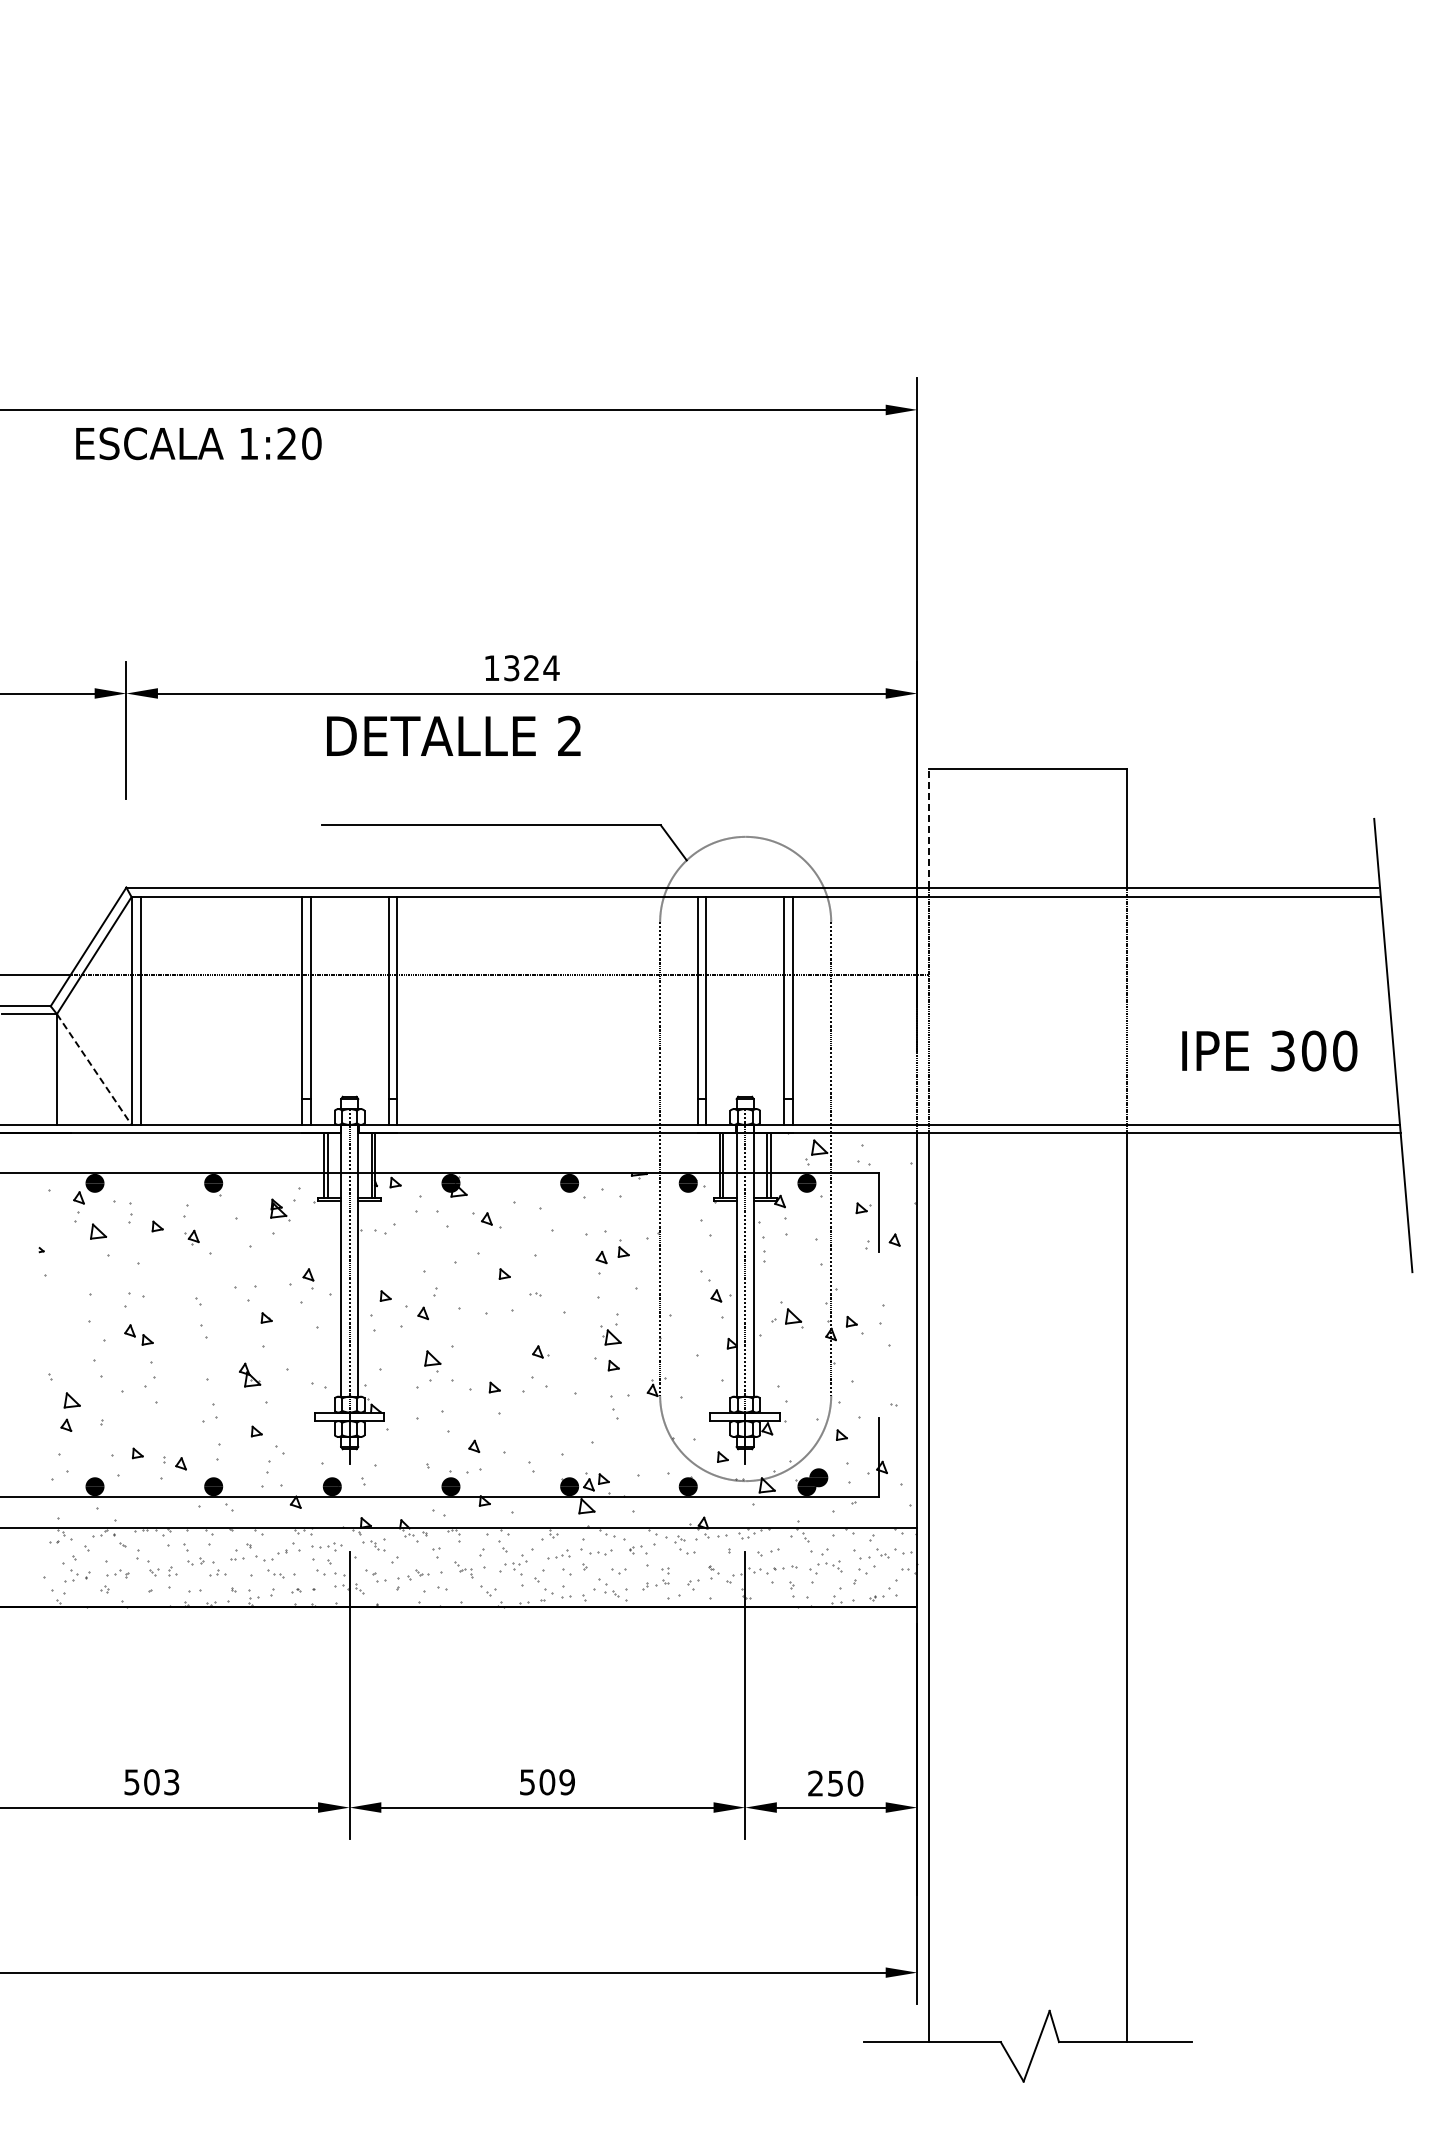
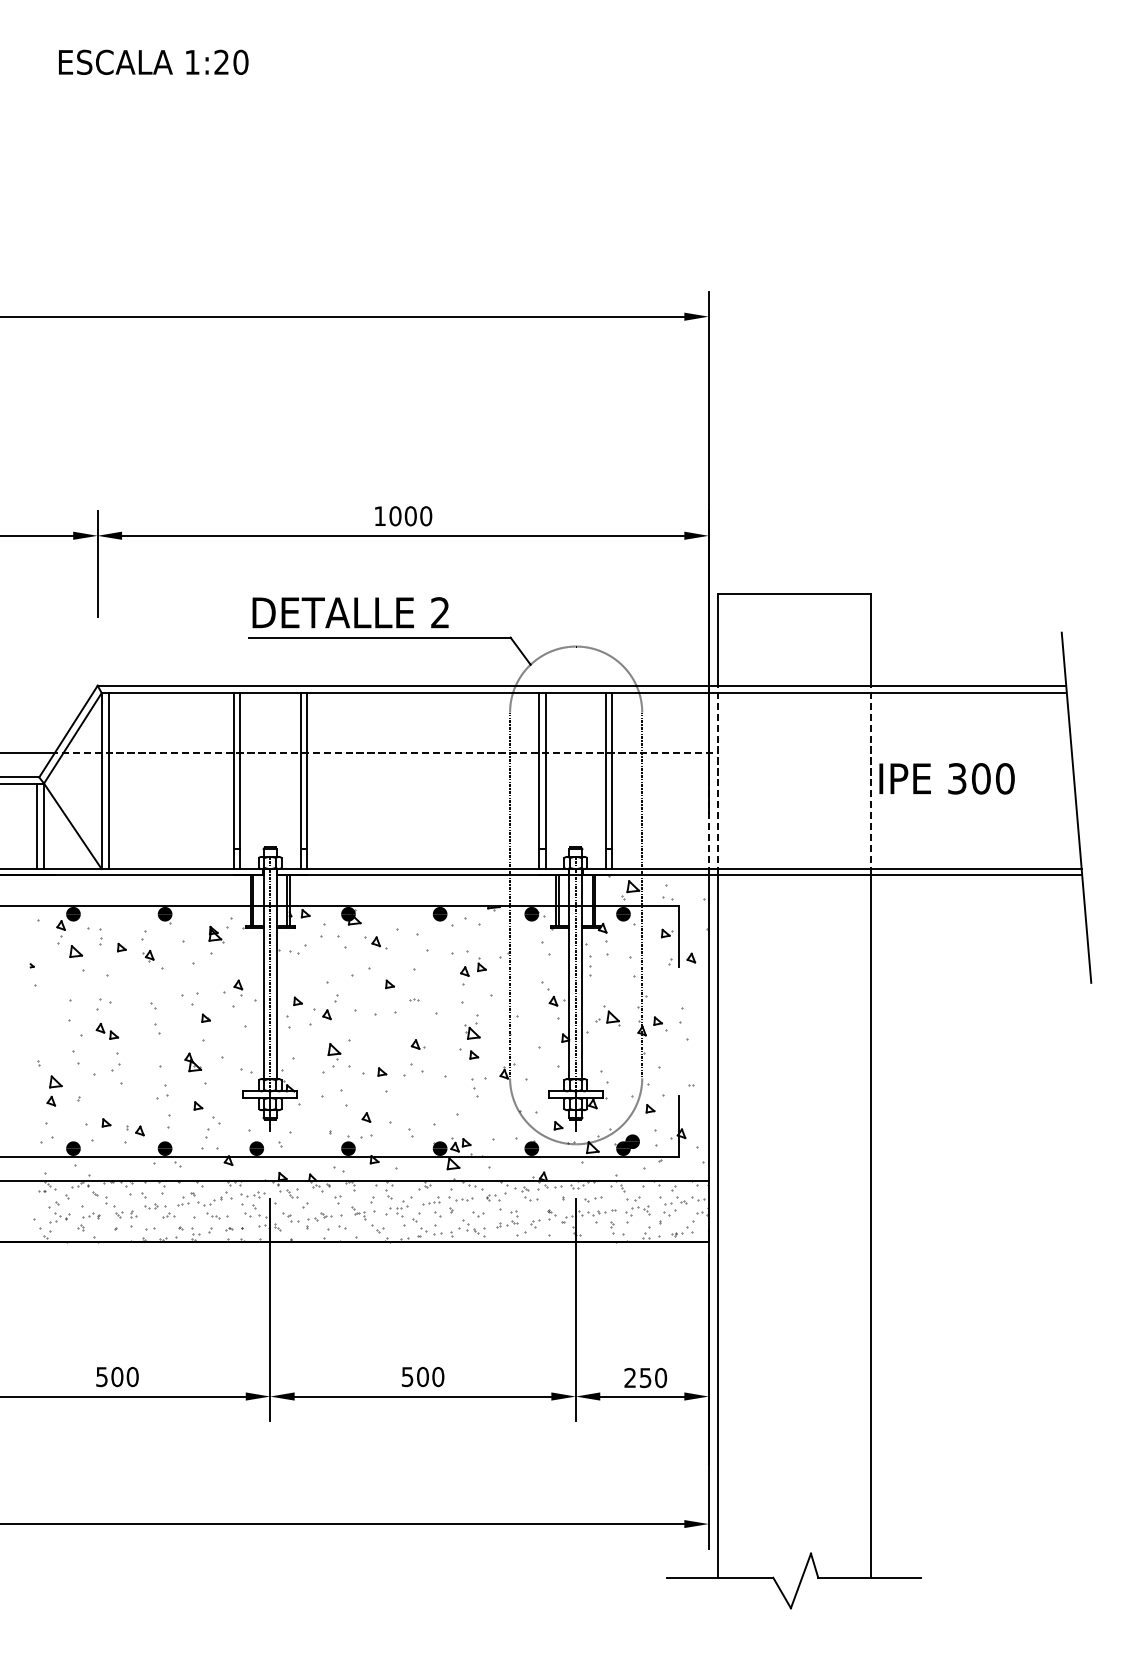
text: (198, 443) -> (153, 62), moved
text: (531, 668) -> (410, 516), 1324 -> 1000
text: (453, 735) -> (350, 612), moved
line: (929, 827) -> (718, 639), dashed -> solid
text: (1269, 1050) -> (946, 778), moved
line: (47, 1069) -> (36, 826), added
line: (94, 1069) -> (73, 826), dashed -> solid
text: (171, 1782) -> (132, 1377), 503 -> 500
text: (567, 1782) -> (438, 1377), 509 -> 500

